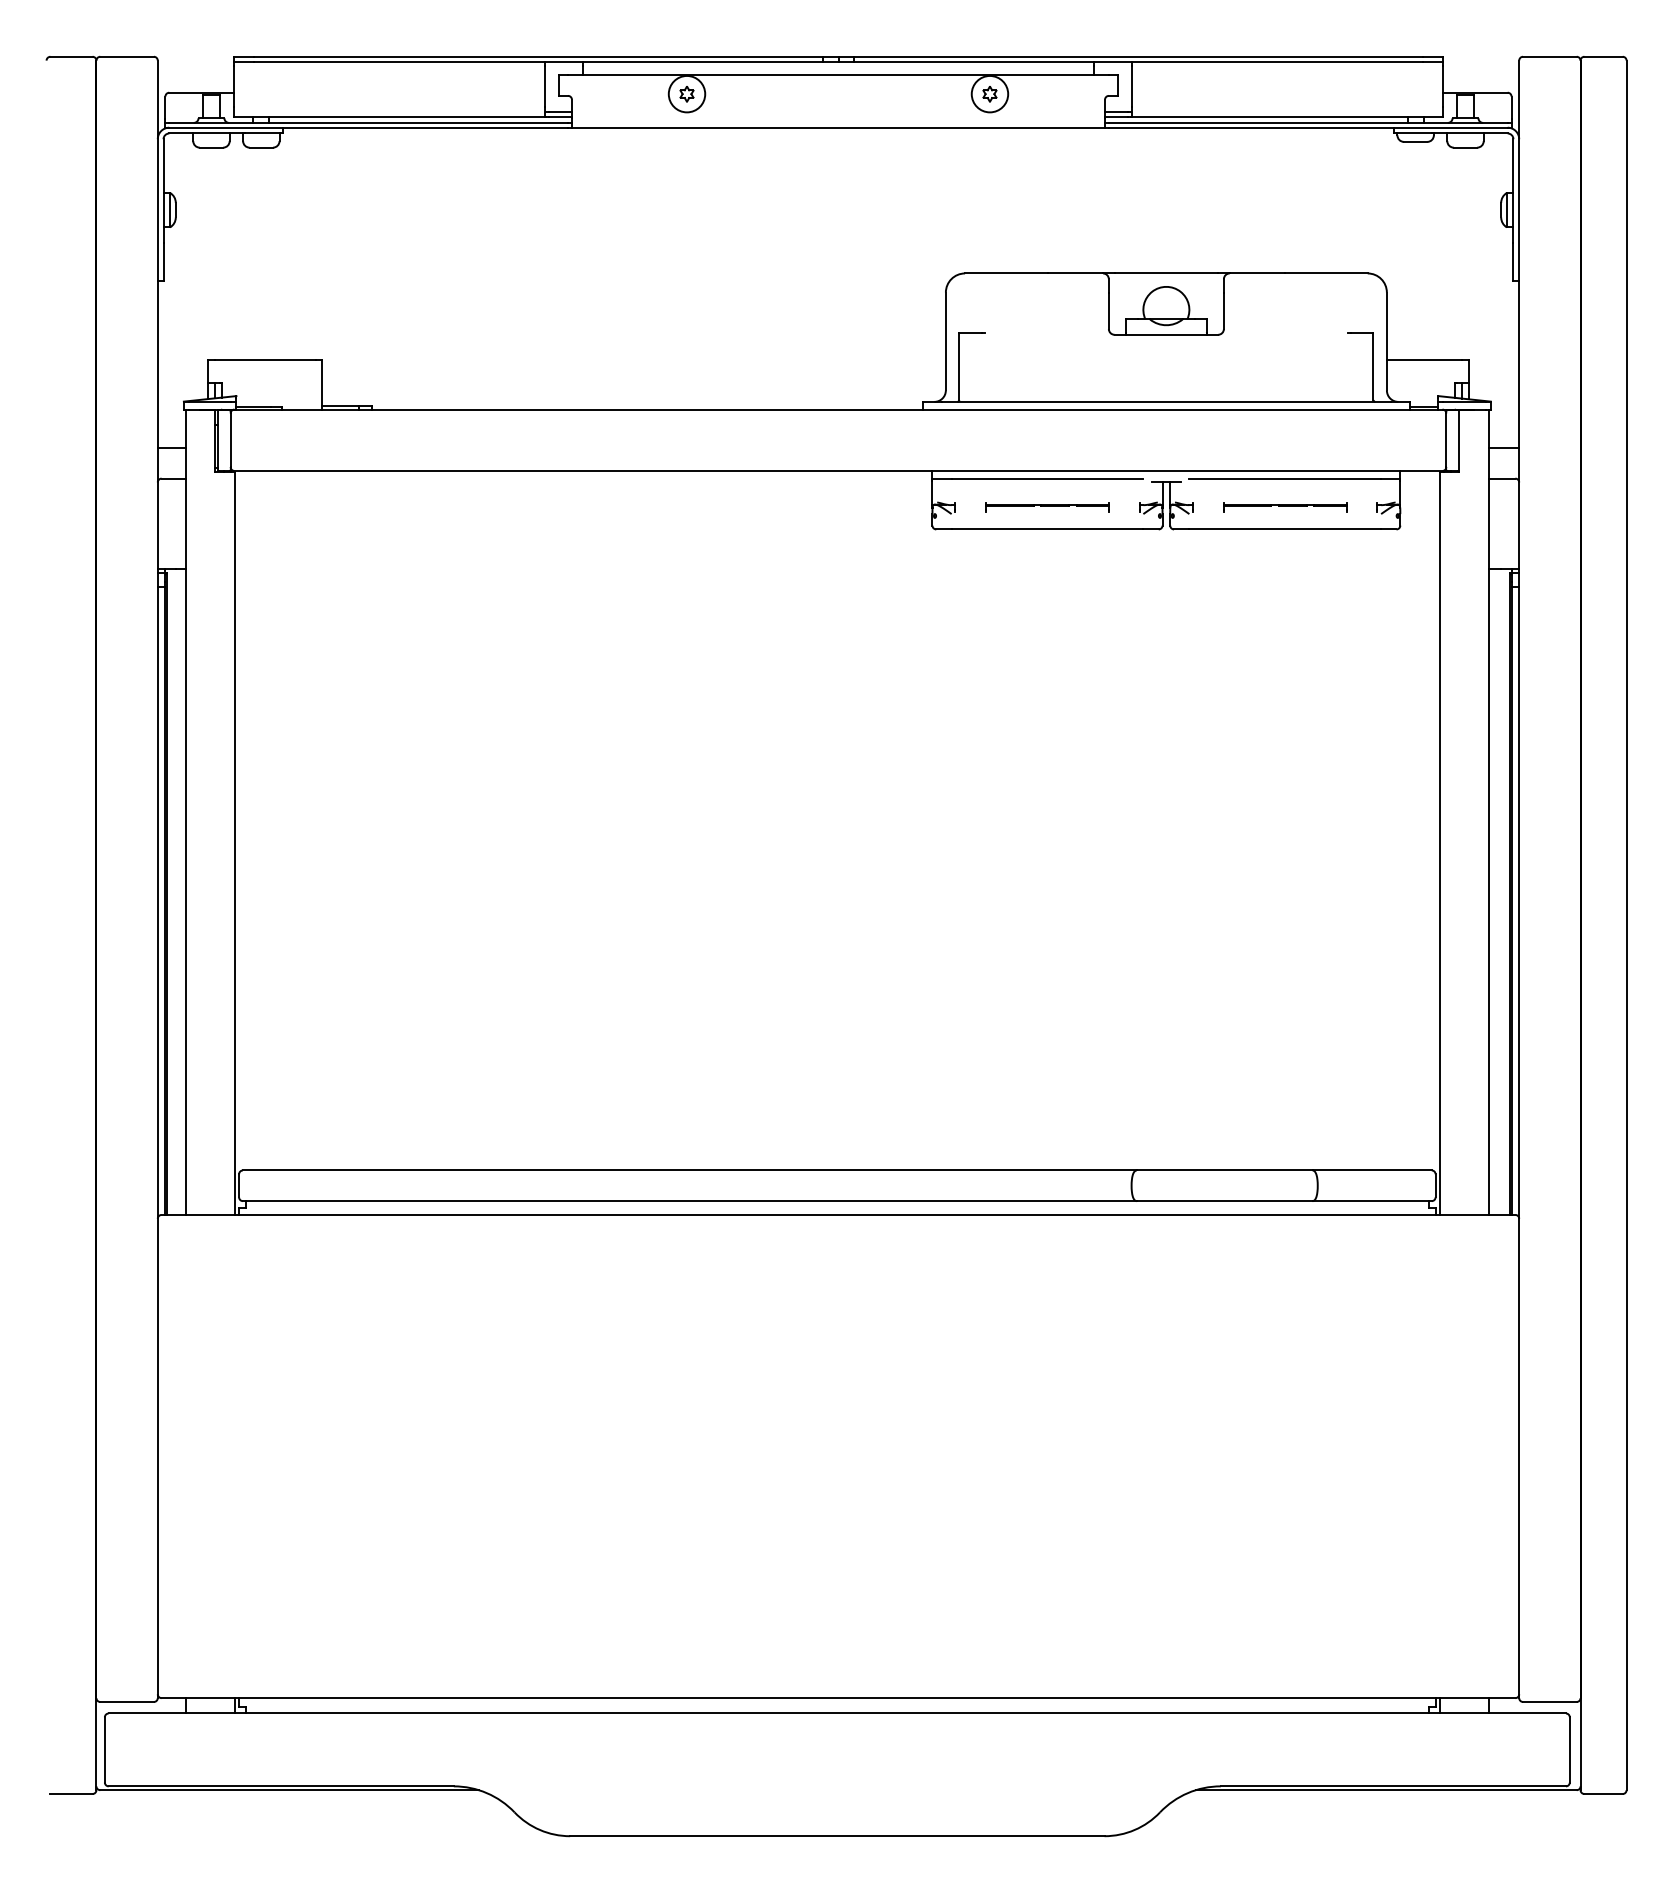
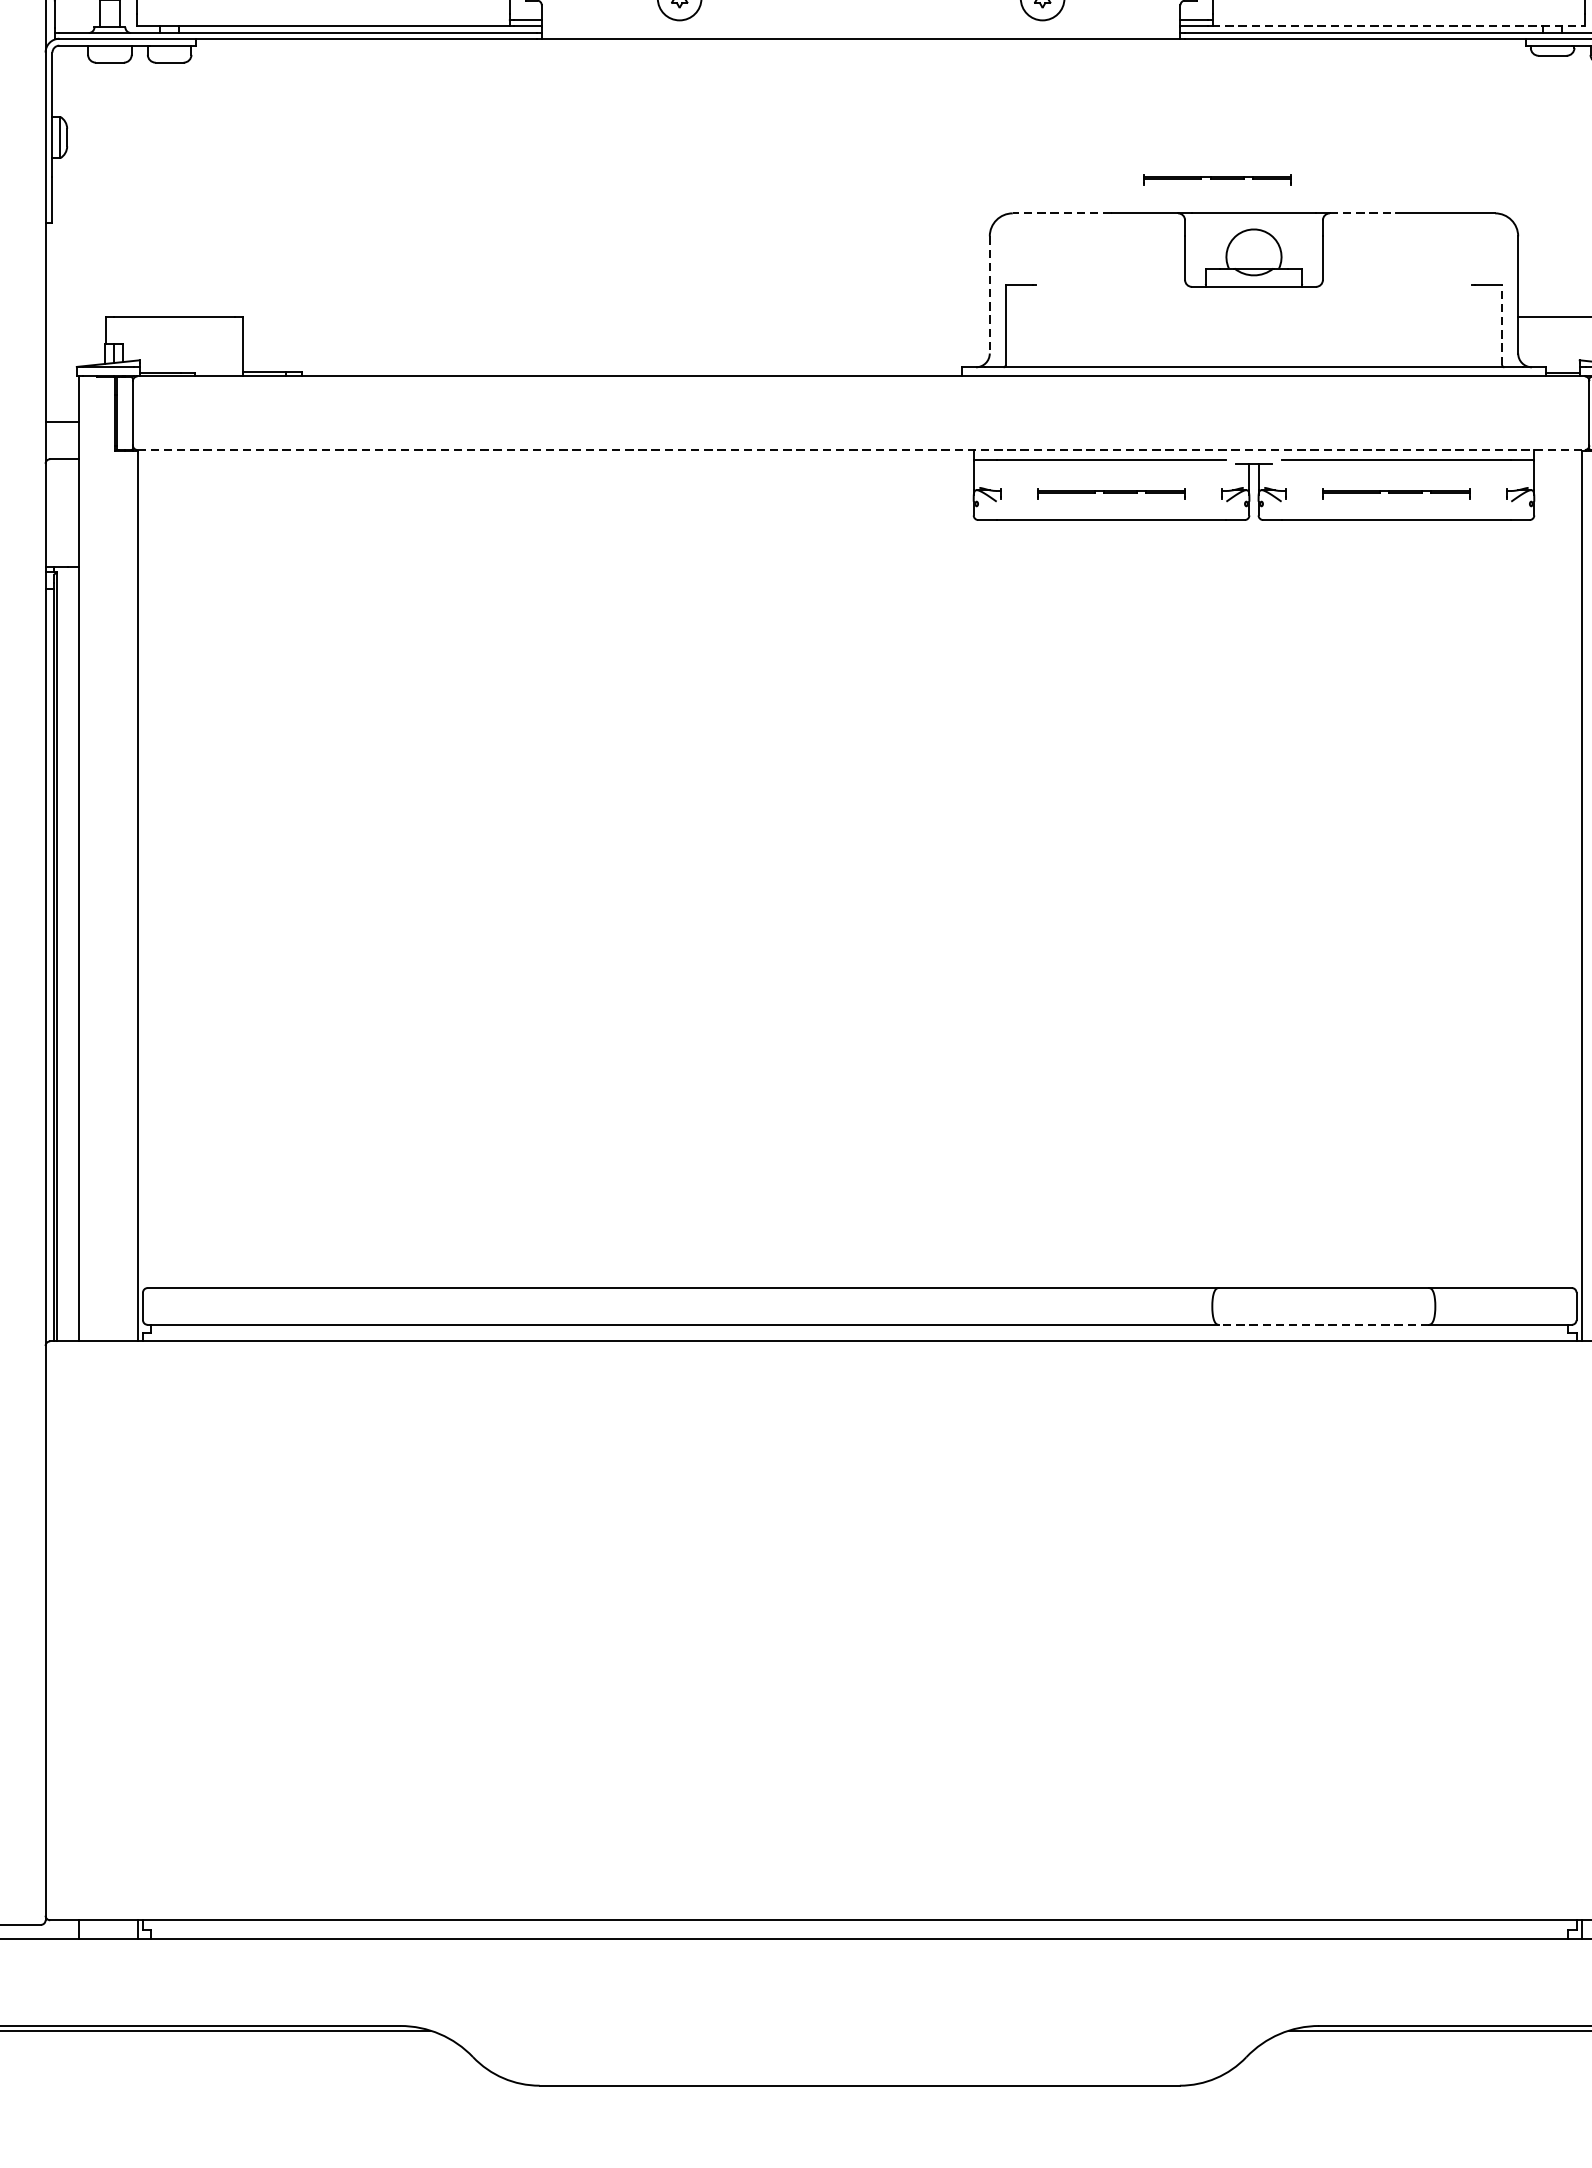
line: (1286, 116) -> (1397, 25), solid -> dashed
part: (1136, 245) -> (1218, 179), added
line: (1005, 273) -> (1061, 213), solid -> dashed
line: (1257, 273) -> (1363, 213), solid -> dashed
line: (945, 341) -> (989, 294), solid -> dashed
line: (1373, 366) -> (1502, 324), solid -> dashed
line: (838, 470) -> (861, 449), solid -> dashed
line: (1224, 1201) -> (1323, 1325), solid -> dashed

